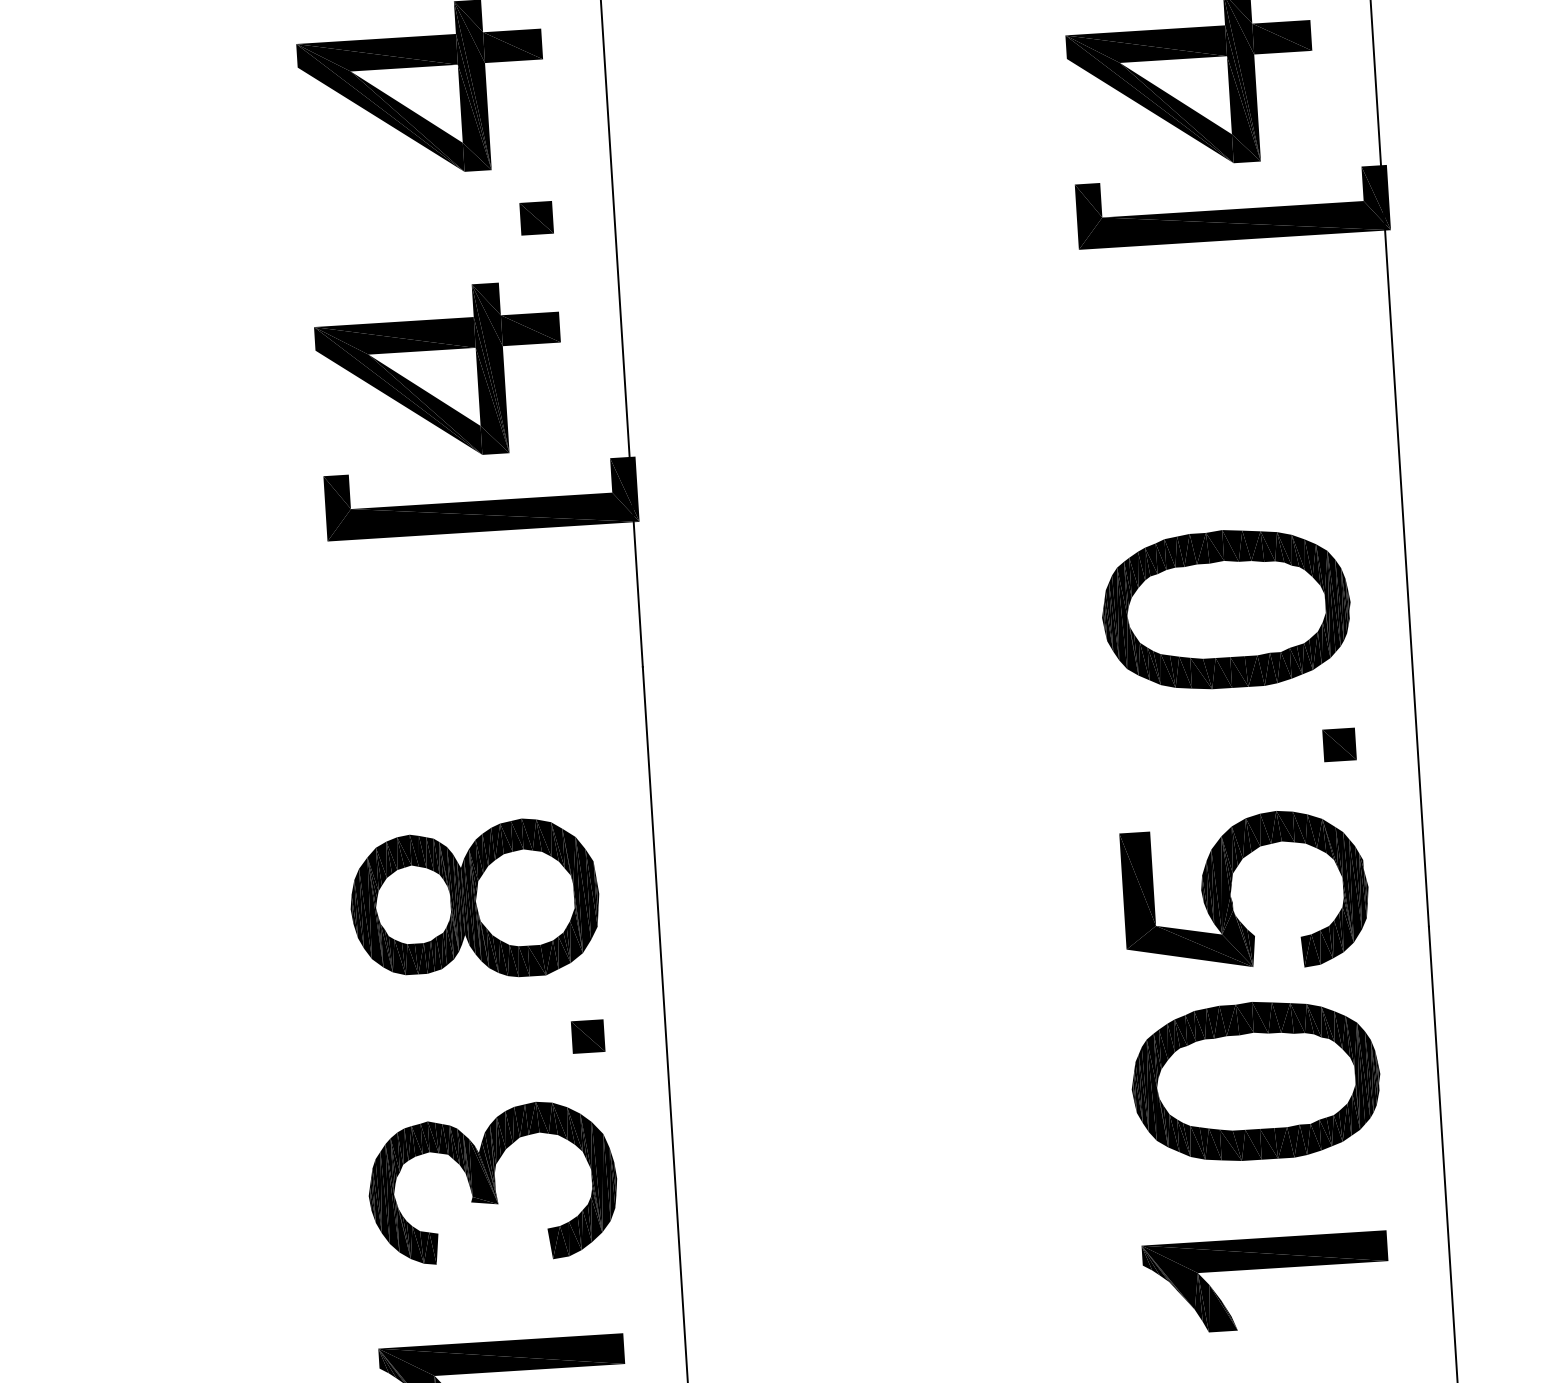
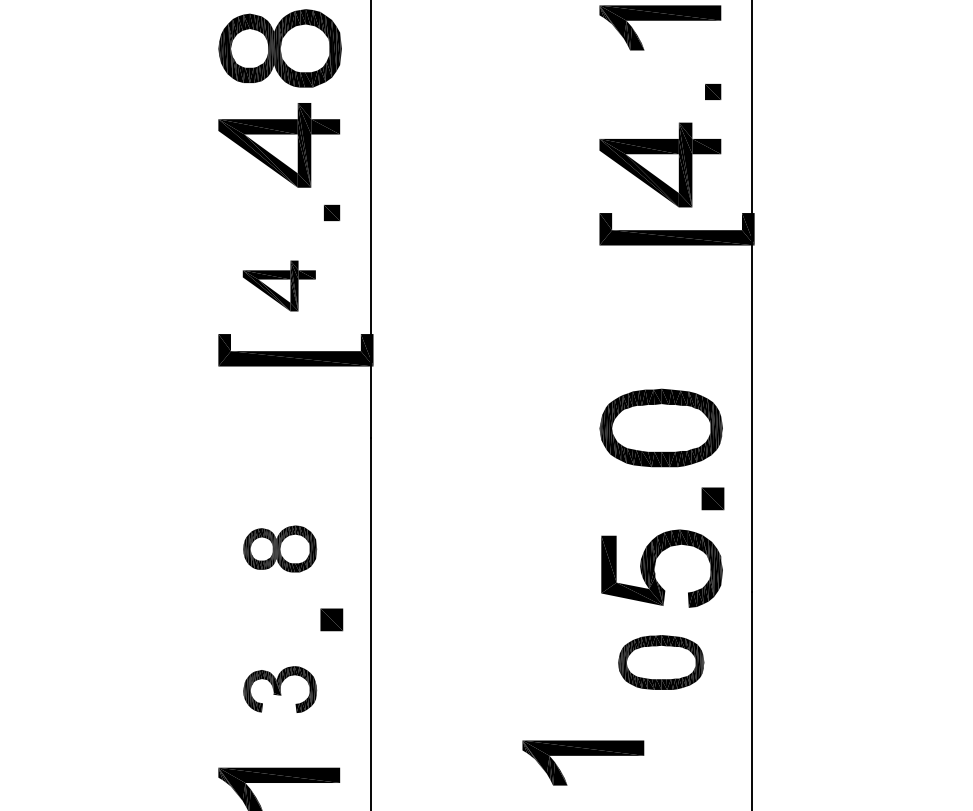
part: (440, 370) -> (279, 285), size x0.6
part: (1340, 744) -> (713, 498), size x1.4
part: (473, 899) -> (279, 548), size x0.6
part: (589, 1036) -> (332, 619), size x1.4
part: (1254, 1081) -> (660, 662), size x0.7
part: (491, 1183) -> (279, 689), size x0.6
part: (1266, 1268) -> (583, 755), moved

